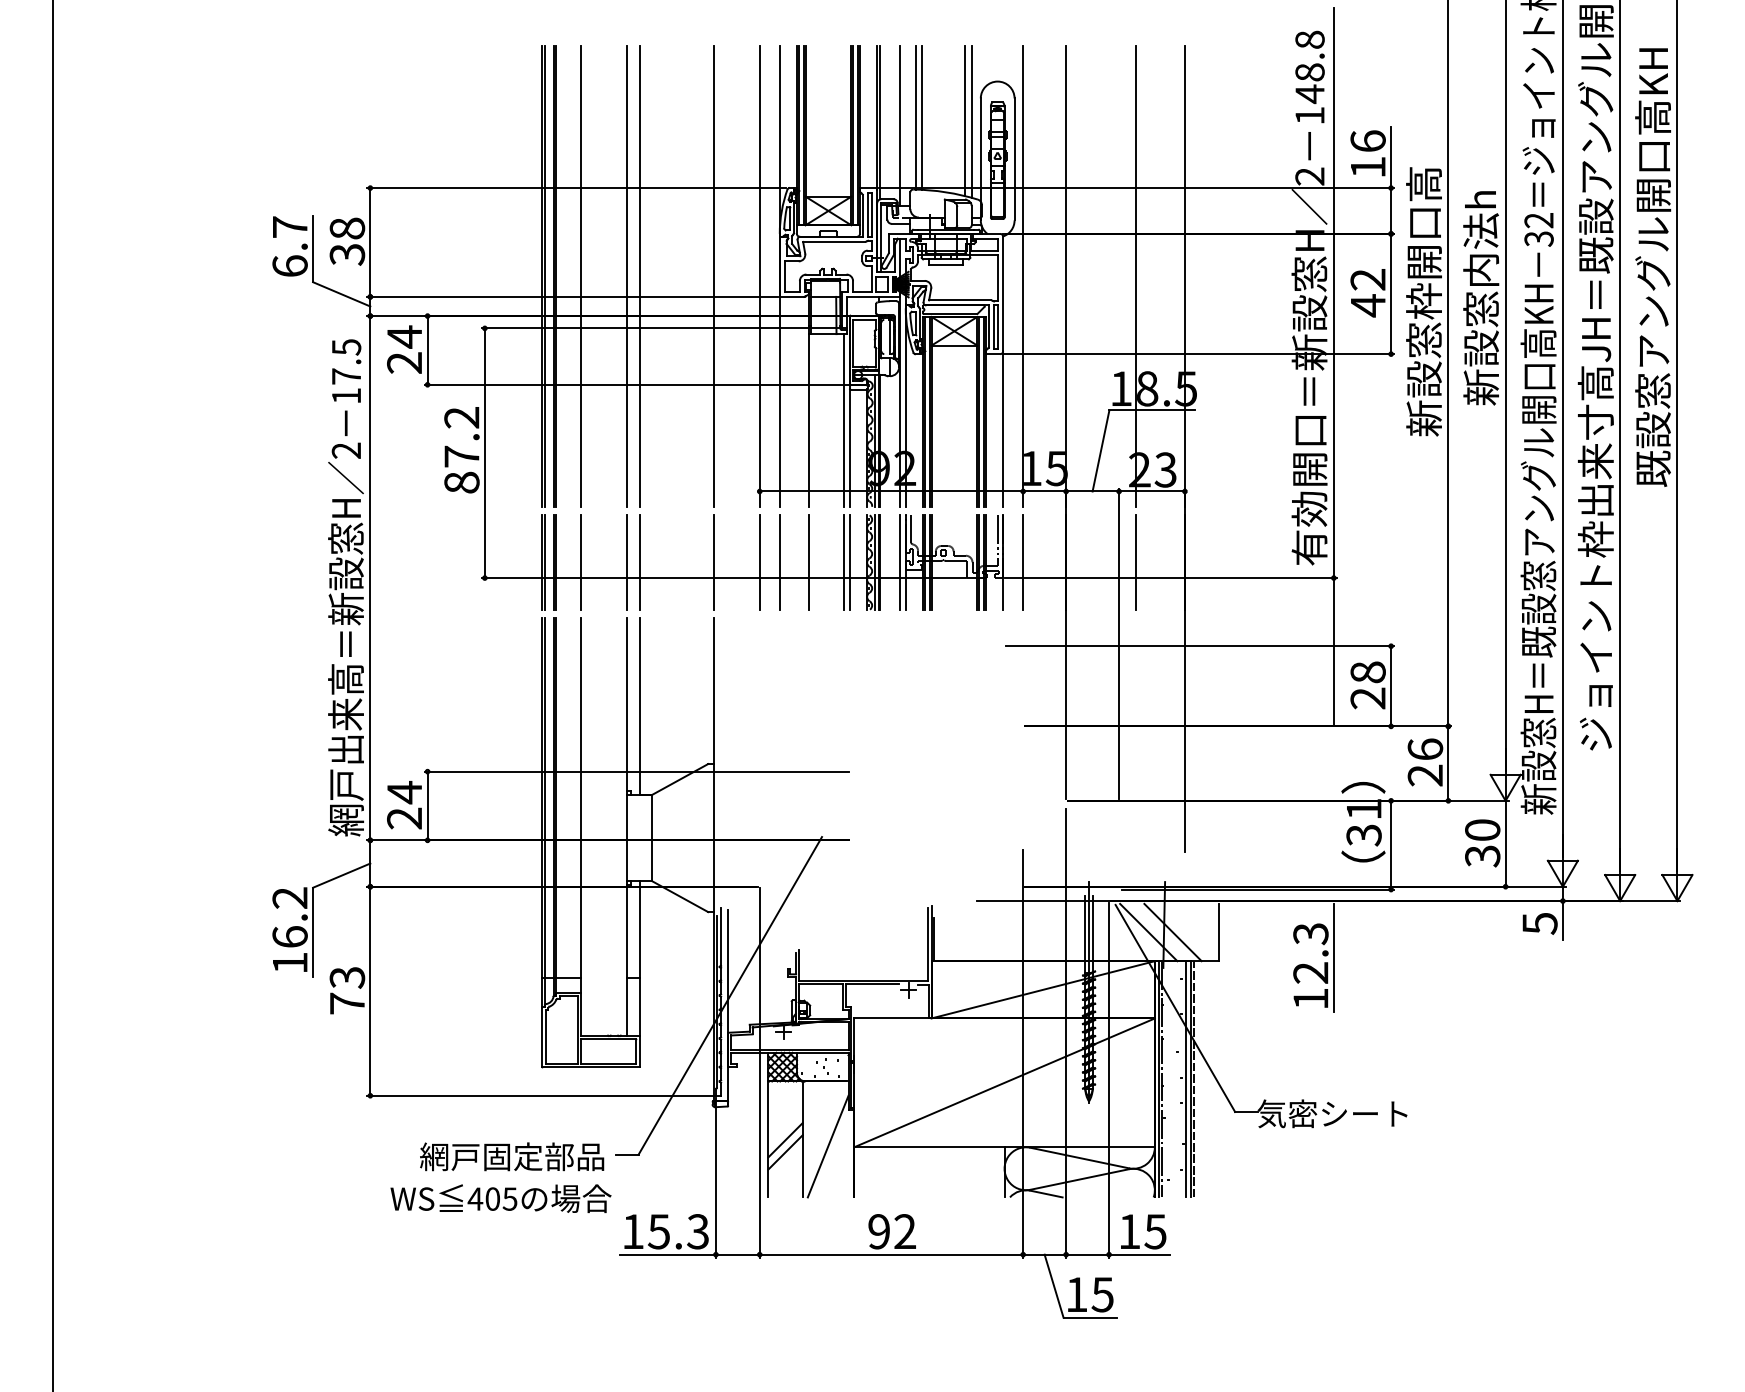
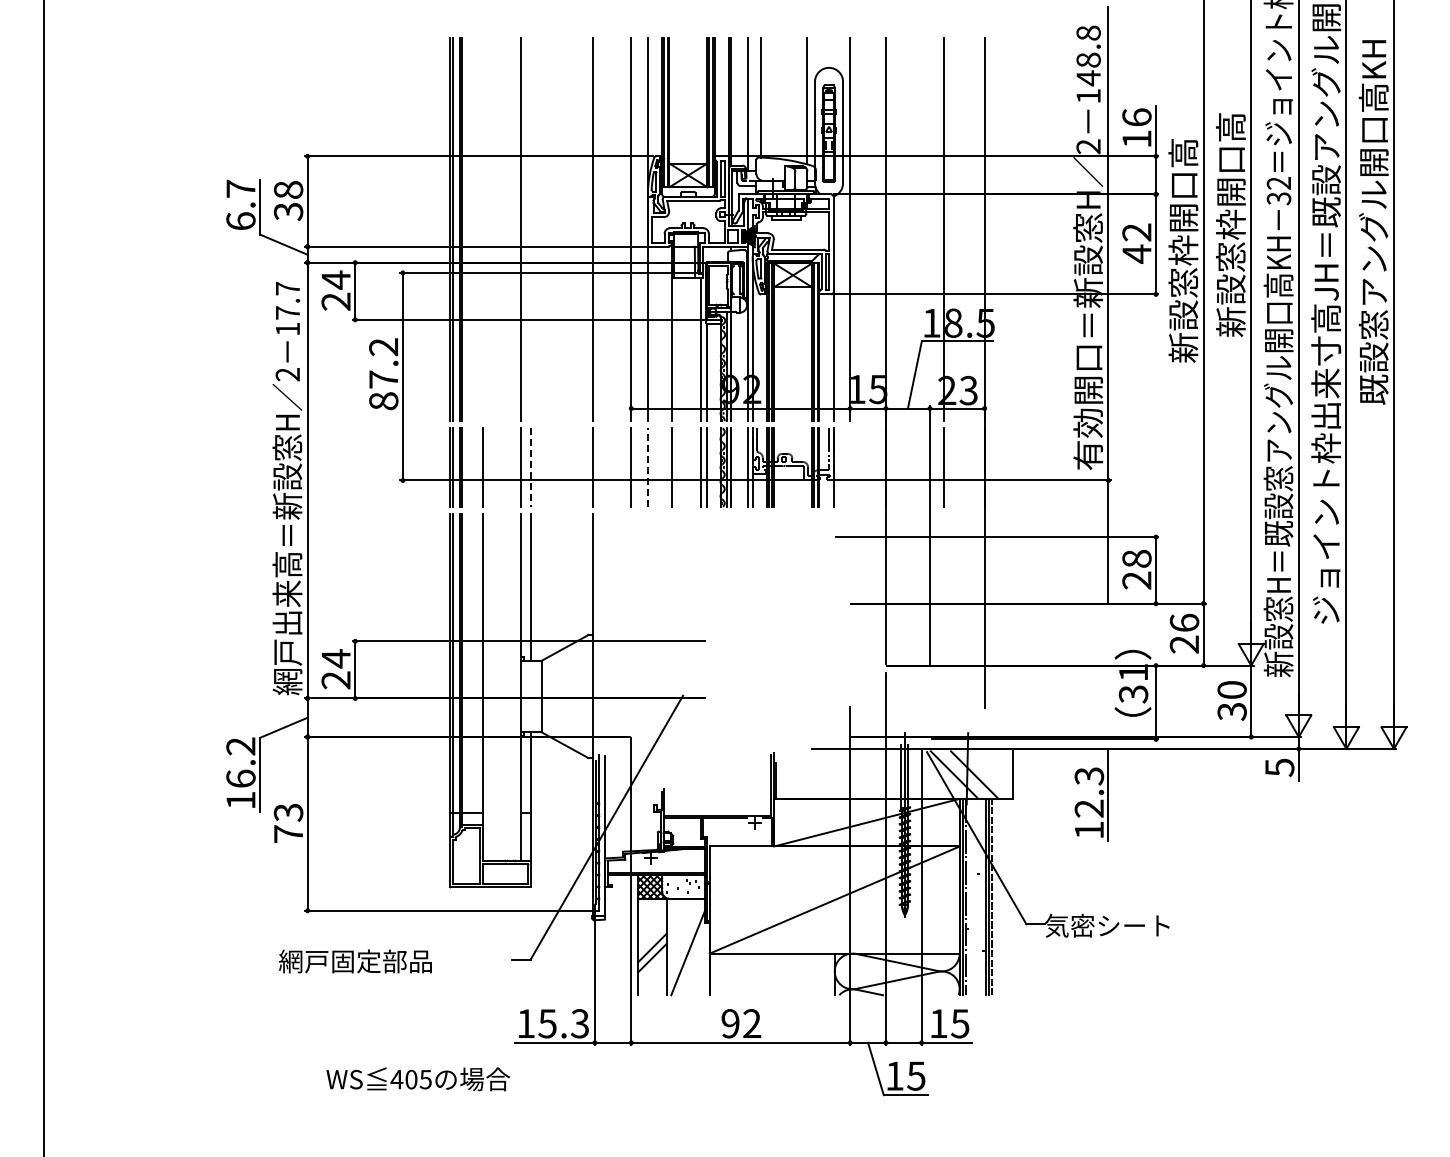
line: (922, 117) -> (766, 97), removed
line: (964, 120) -> (801, 100), removed
text: (1480, 212) -> (1230, 176), 新設窓内法h -> 新設窓枠開口高
line: (581, 276) -> (483, 229), removed
line: (639, 276) -> (531, 229), removed
text: (347, 347) -> (288, 288), 17.5 -> 17.7
line: (779, 562) -> (647, 467), solid -> dashed
line: (1023, 562) -> (850, 467), removed
line: (639, 563) -> (531, 468), solid -> dashed
text: (512, 1156) -> (355, 961), moved
text: (500, 1198) -> (417, 1079), moved

